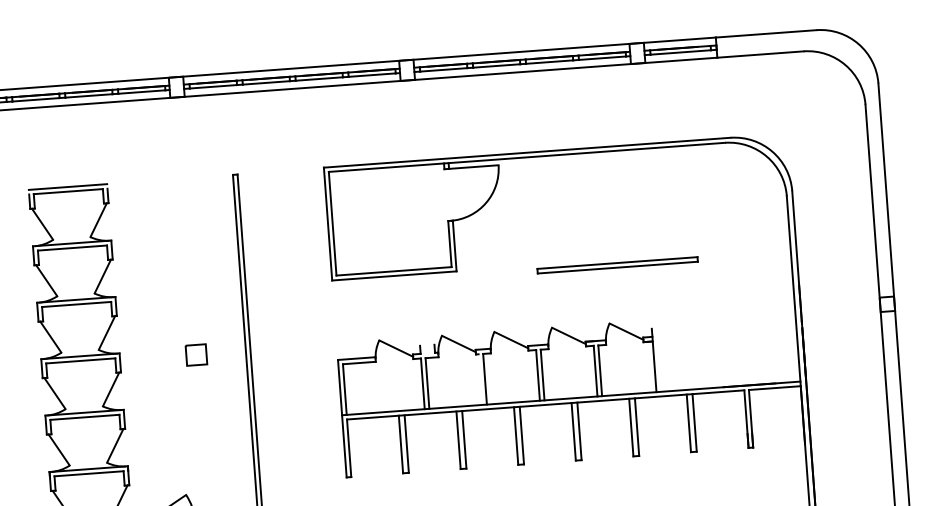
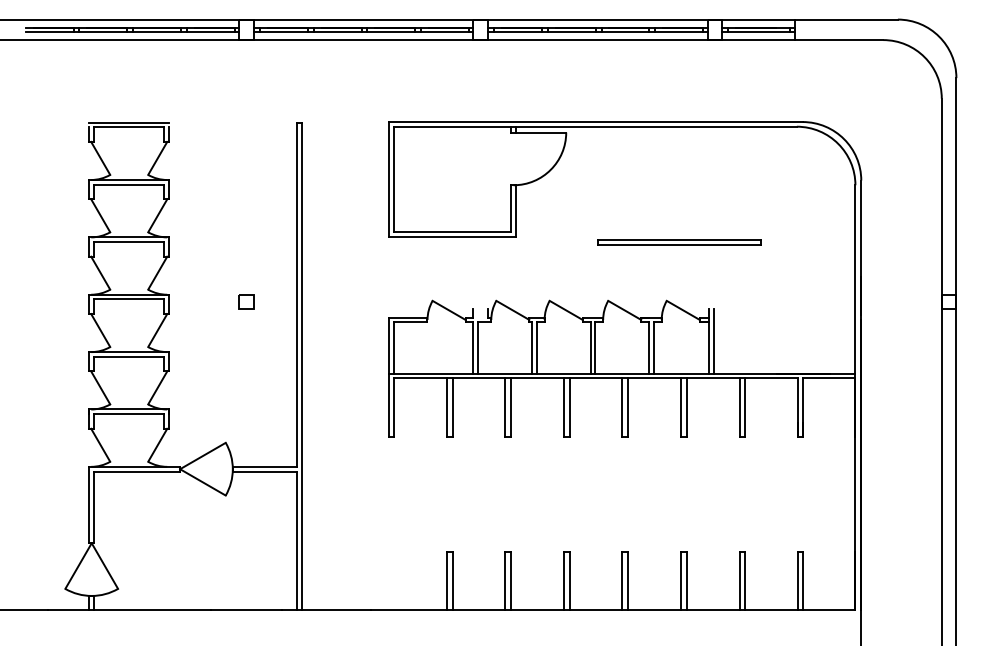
part: (196, 354) -> (246, 301), size x0.71
line: (658, 360) -> (713, 341), added
line: (479, 379) -> (531, 347), added

